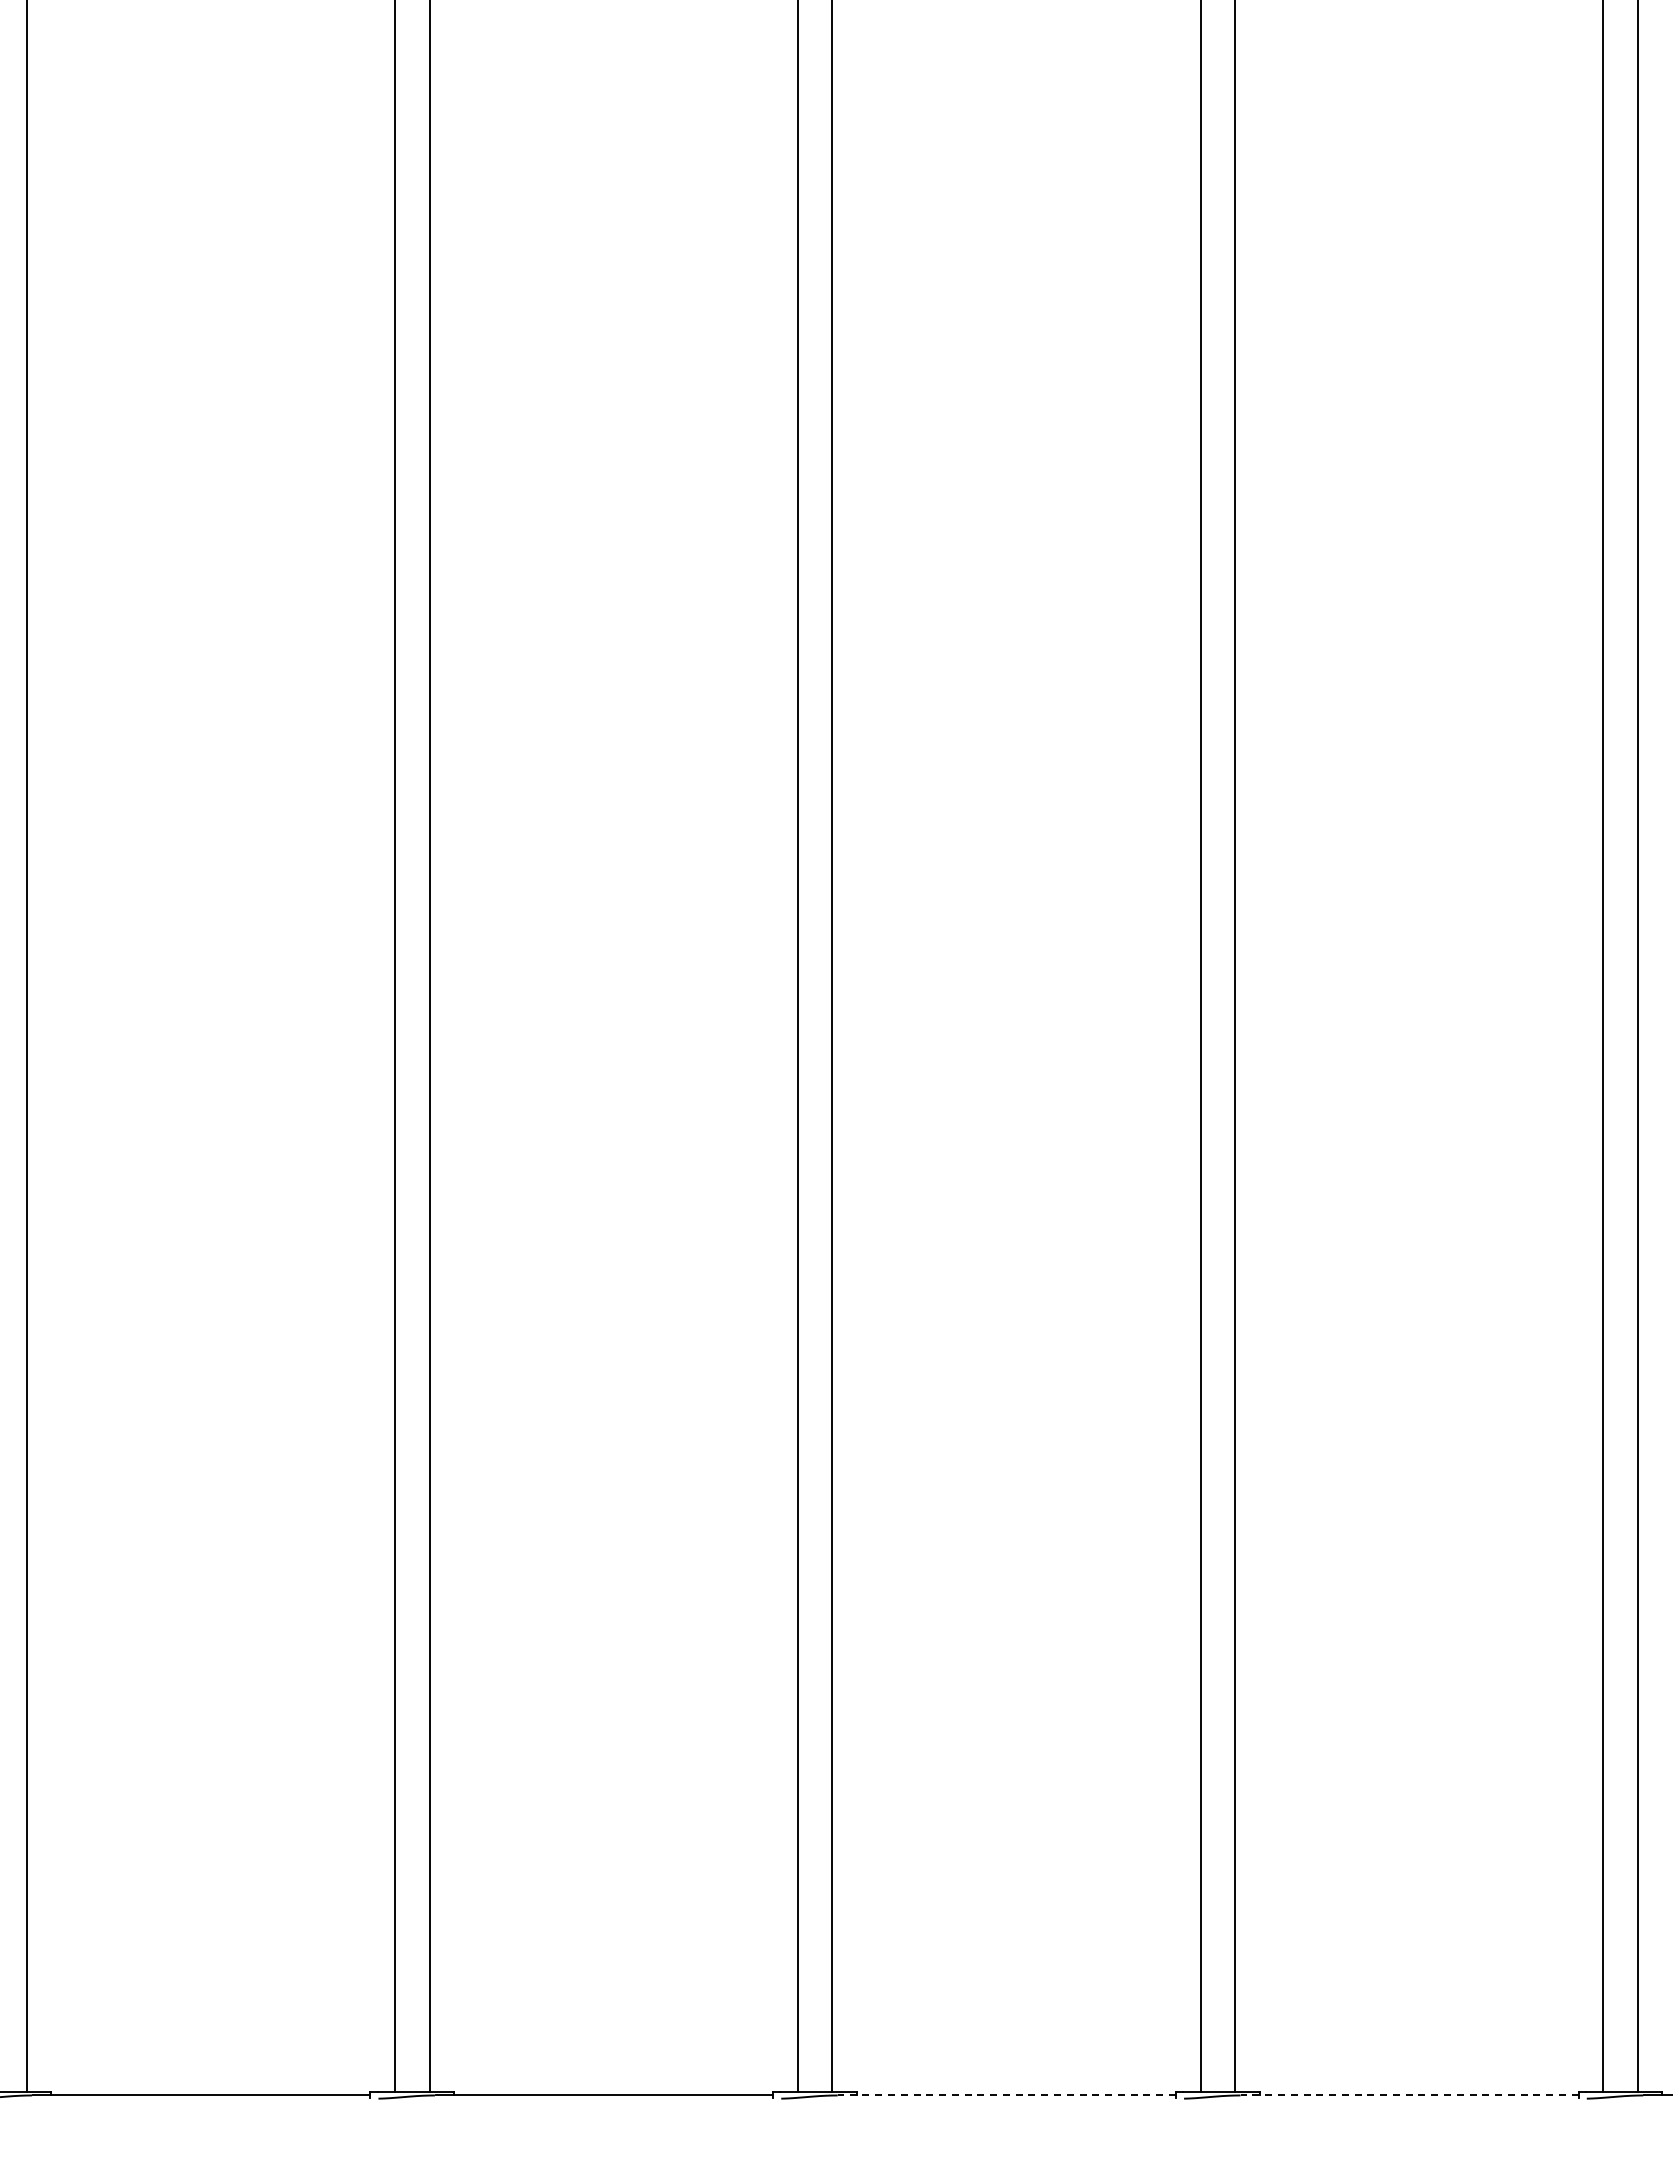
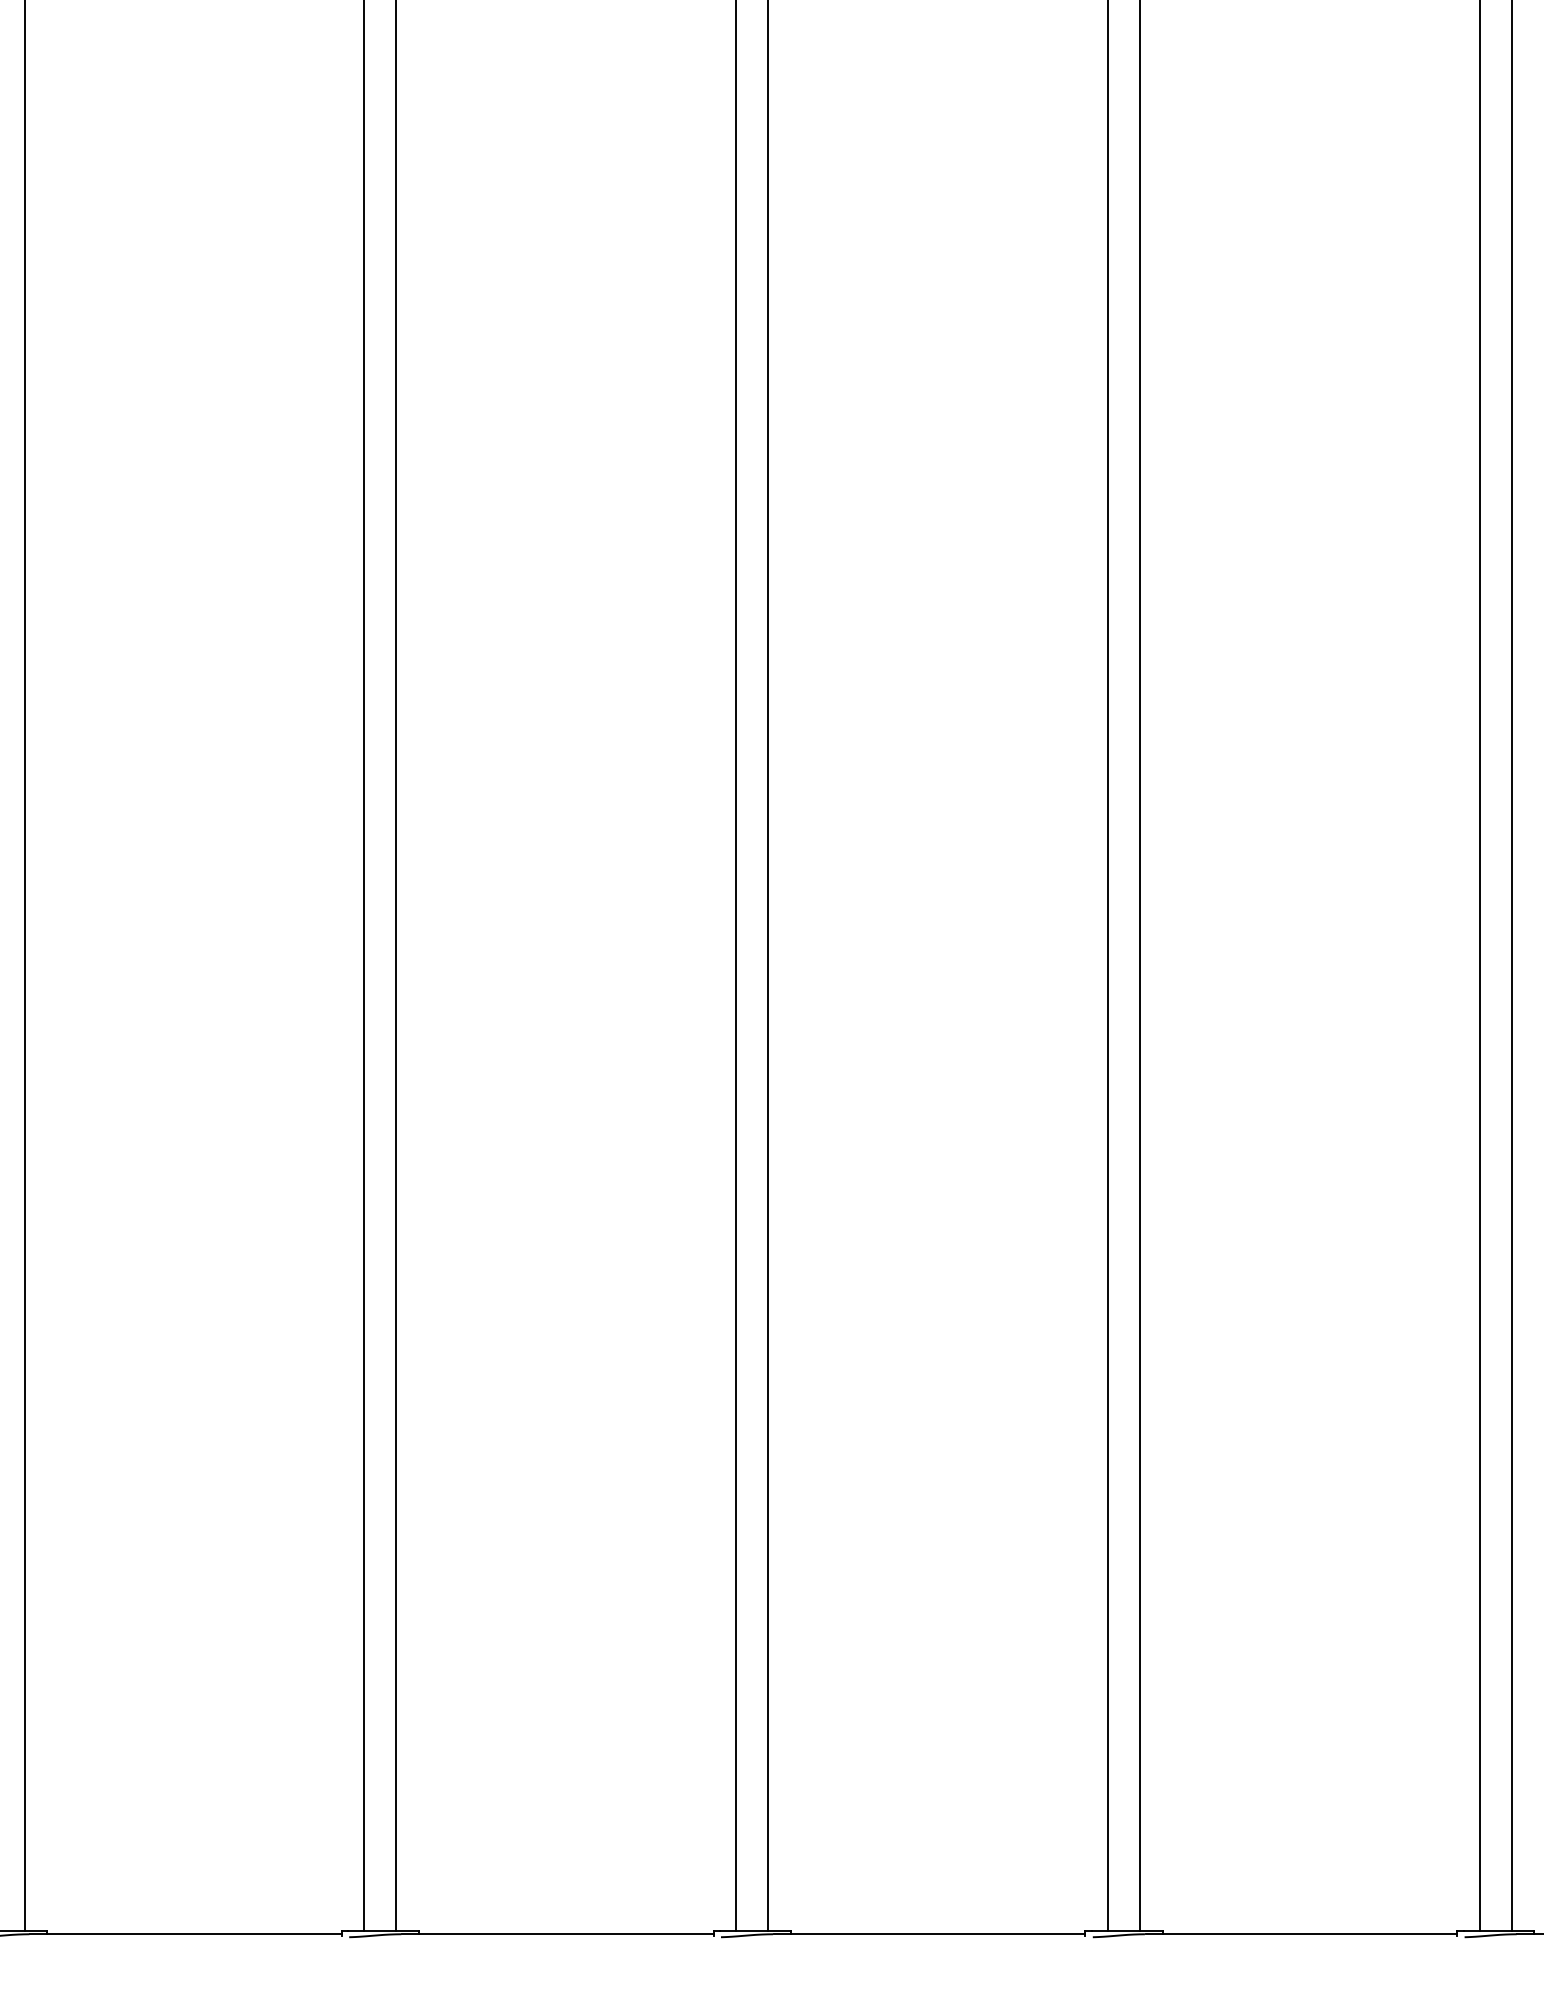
line: (1007, 2095) -> (929, 1934), dashed -> solid
line: (1409, 2095) -> (1300, 1934), dashed -> solid

